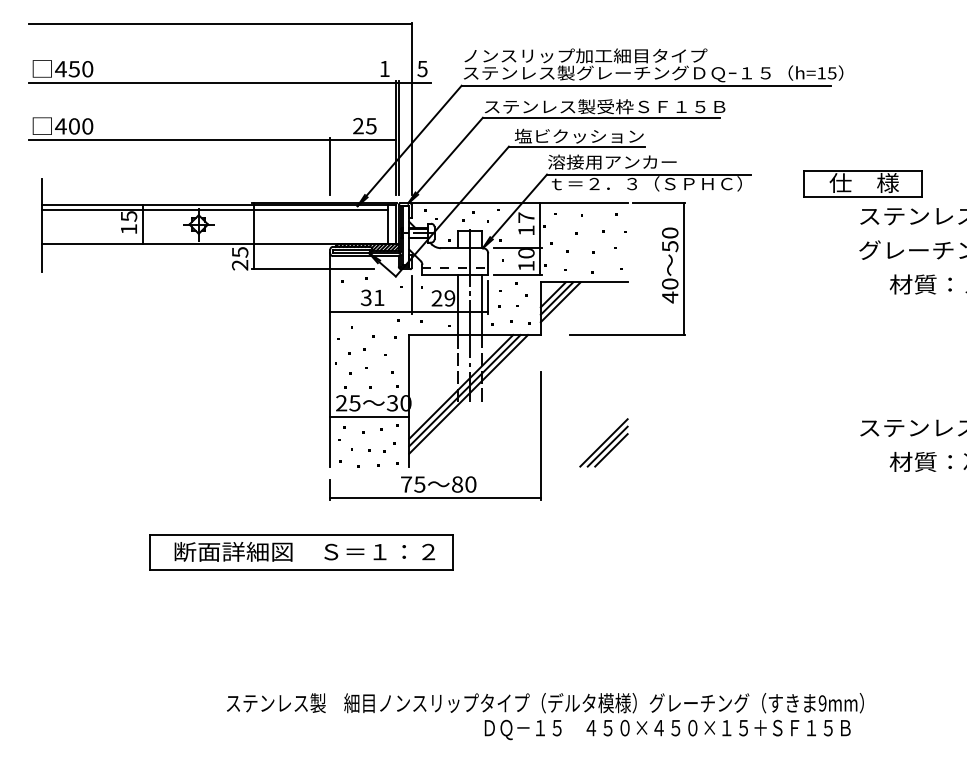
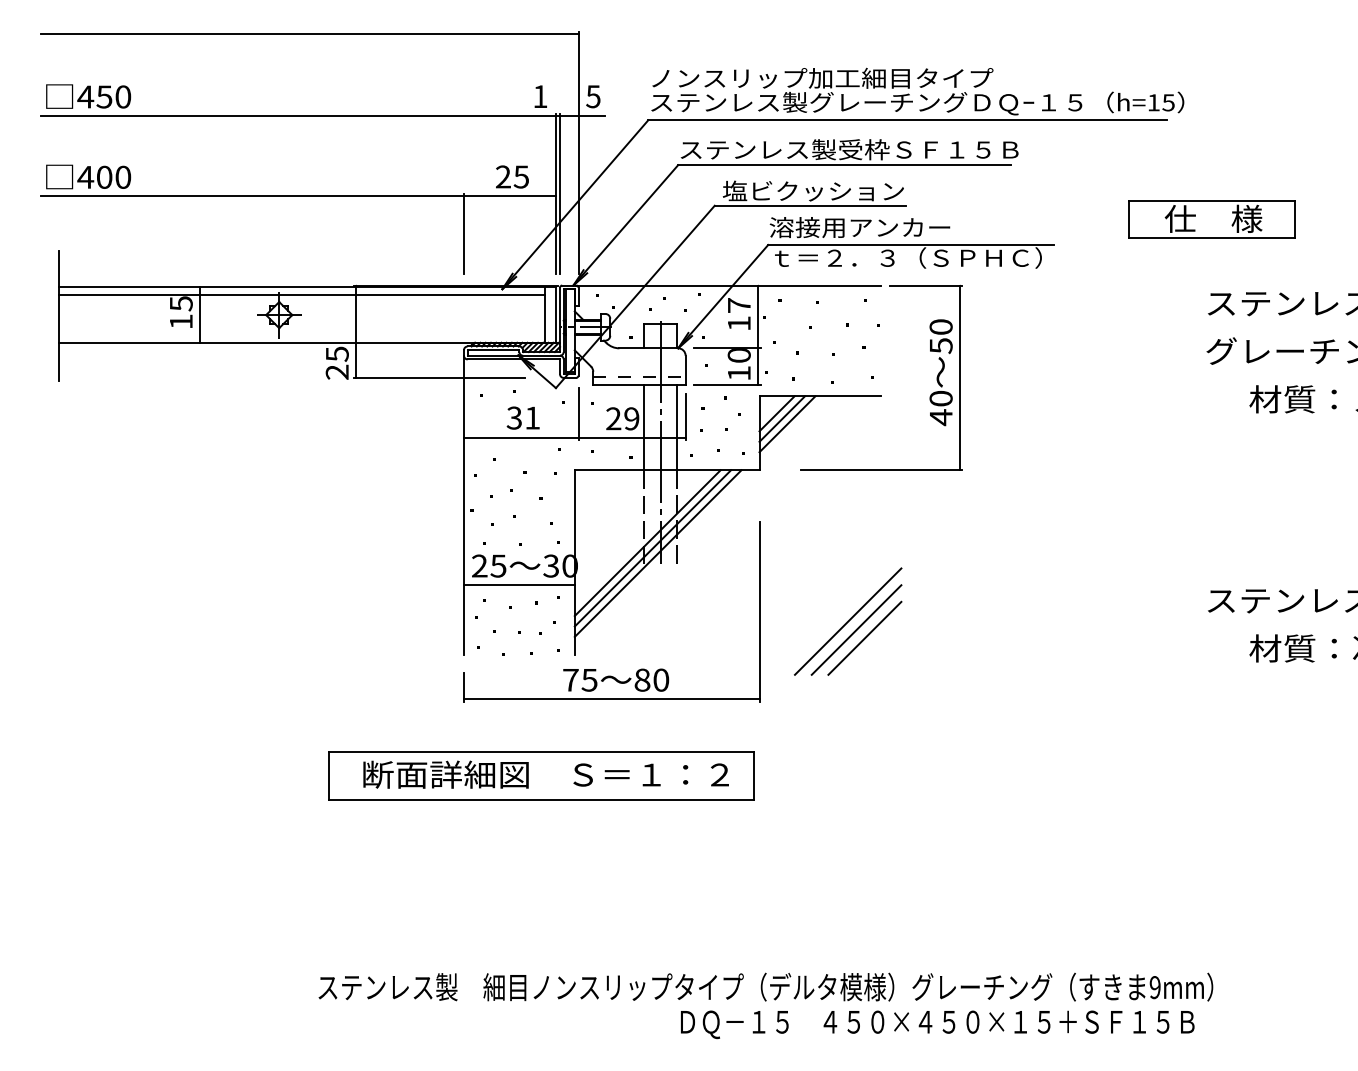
part: (862, 183) -> (1211, 219), moved
part: (603, 442) -> (847, 621), size x1.6
part: (301, 552) -> (541, 775), moved

